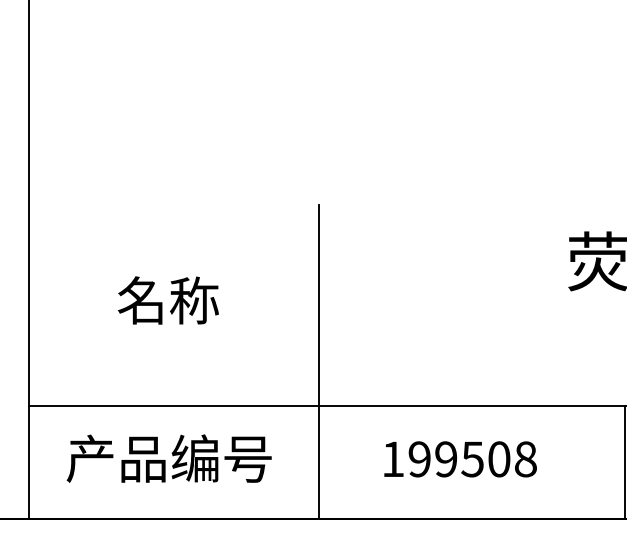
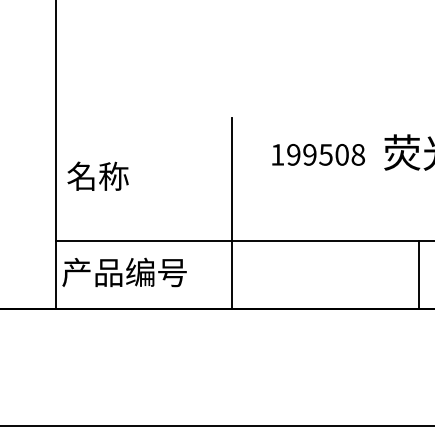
text: (167, 299) -> (97, 175), moved
text: (169, 458) -> (124, 272), moved
text: (460, 458) -> (318, 154), moved

